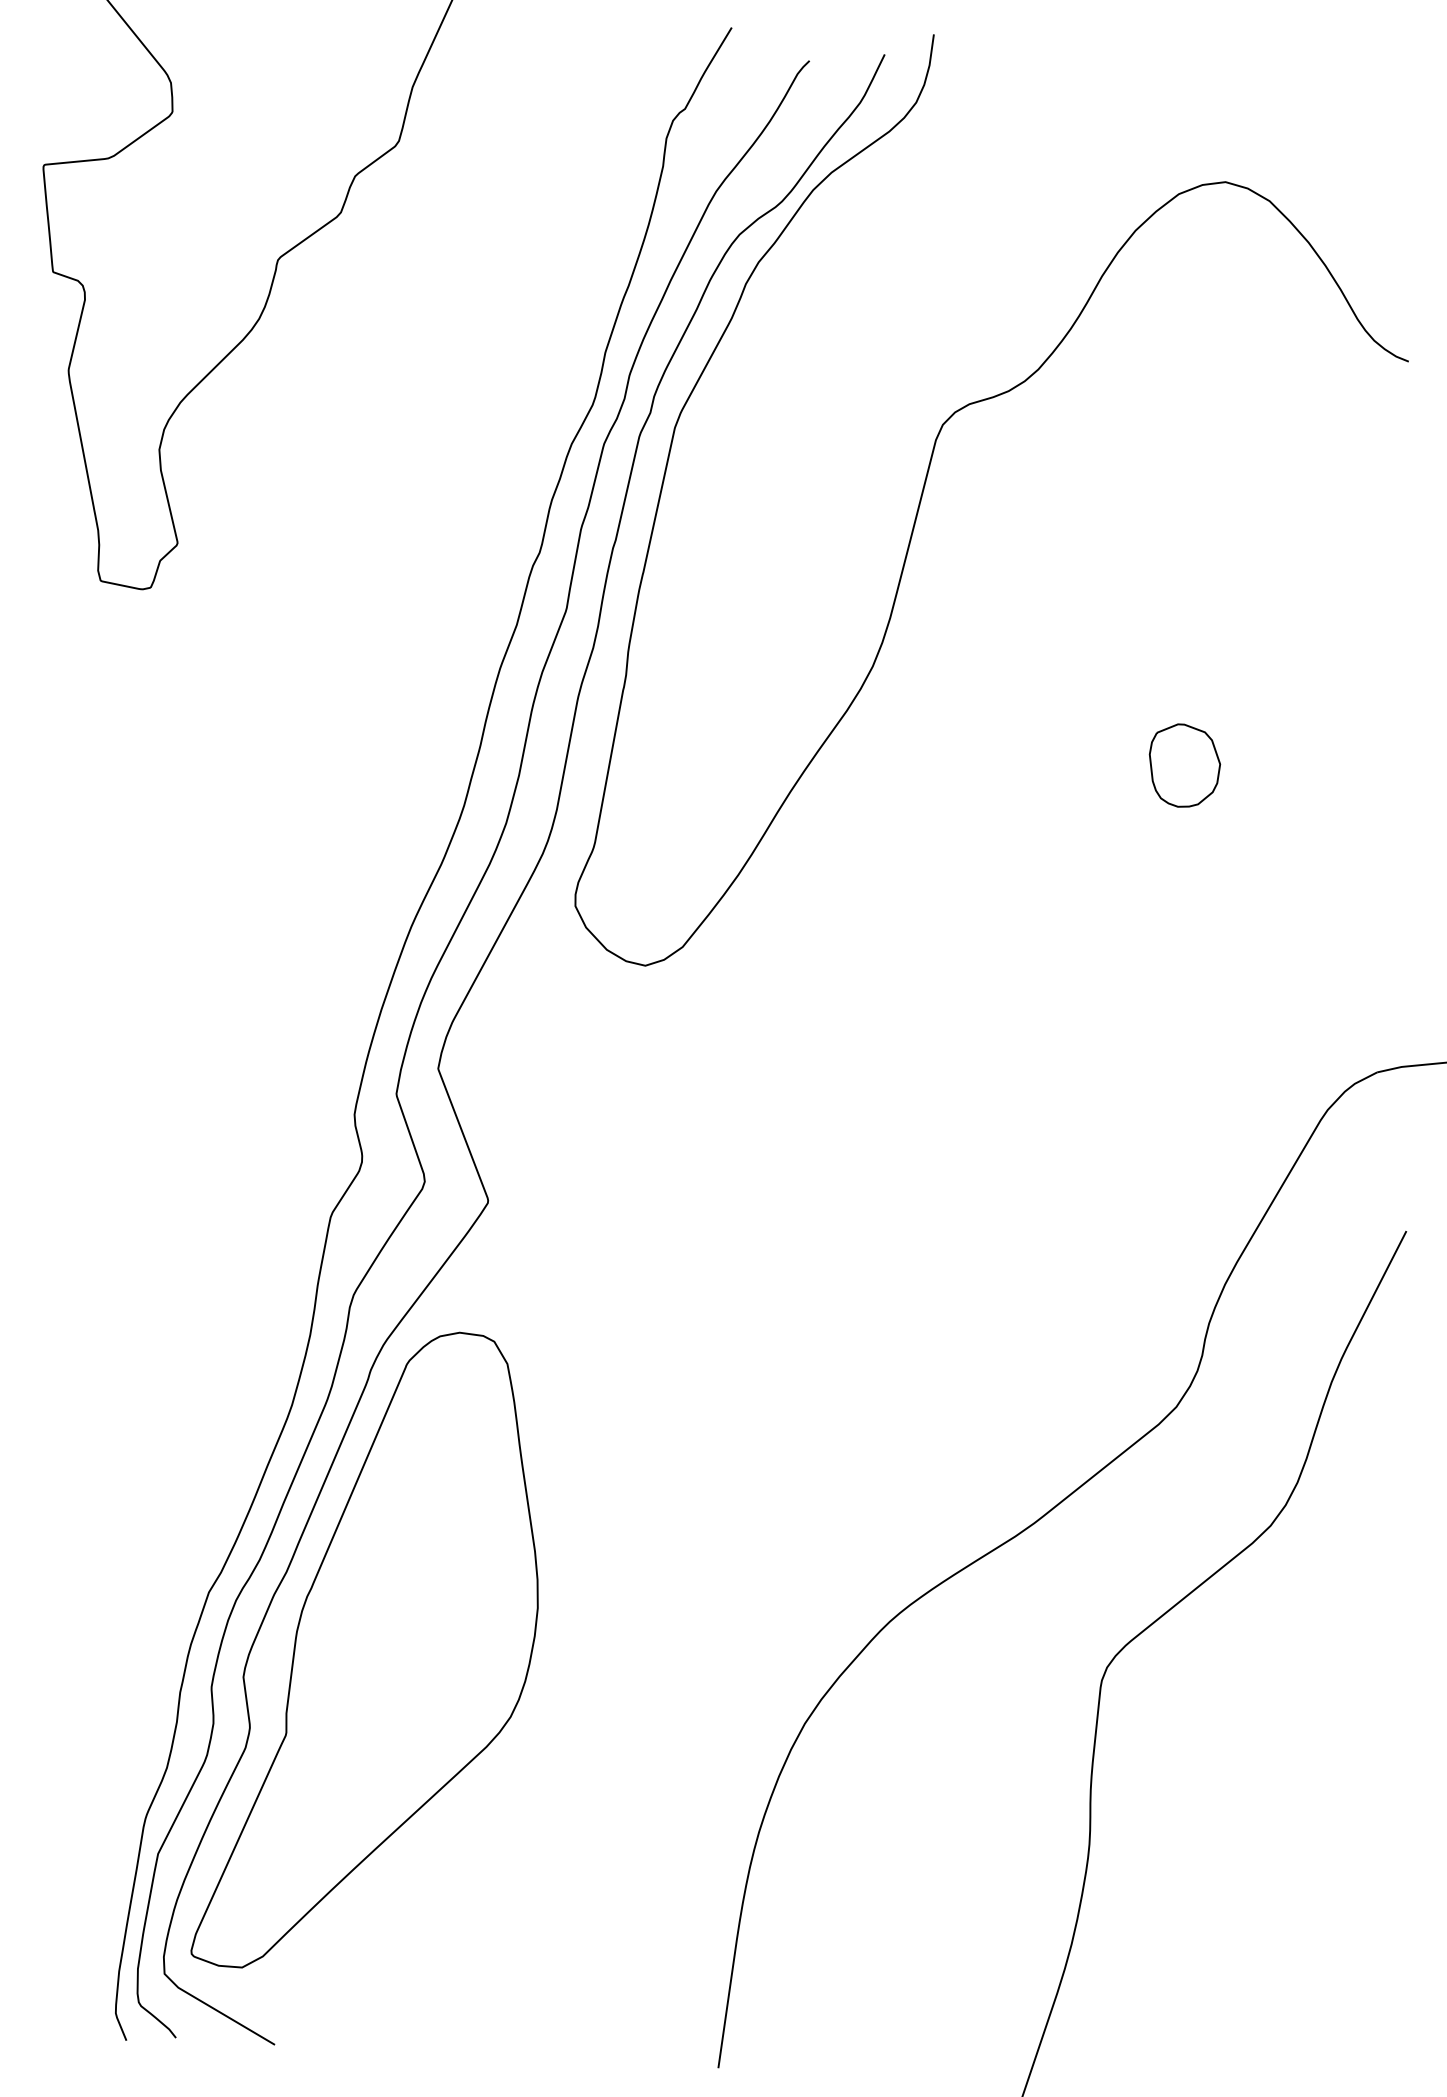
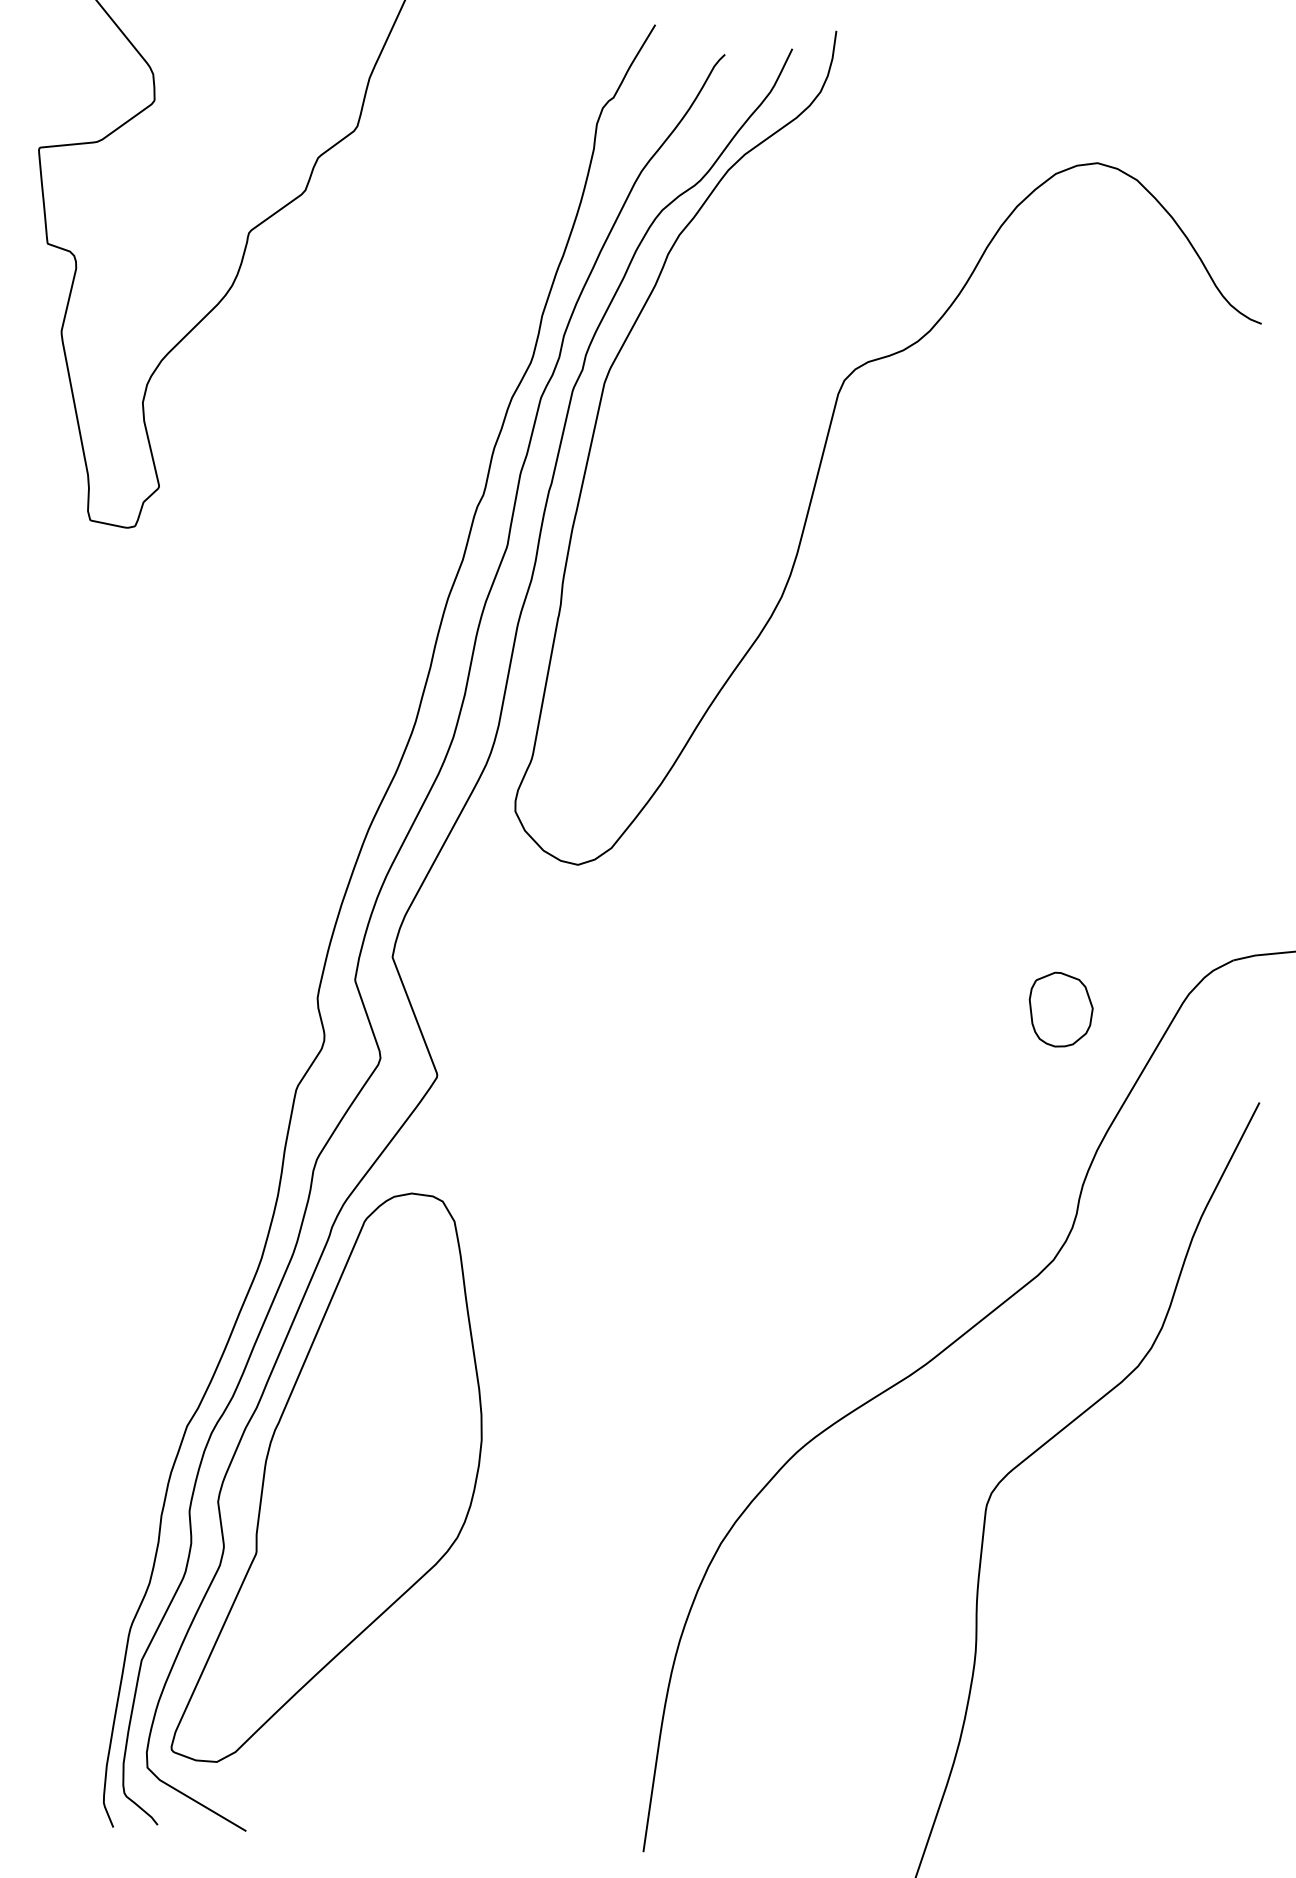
part: (1184, 765) -> (1060, 1009), moved

